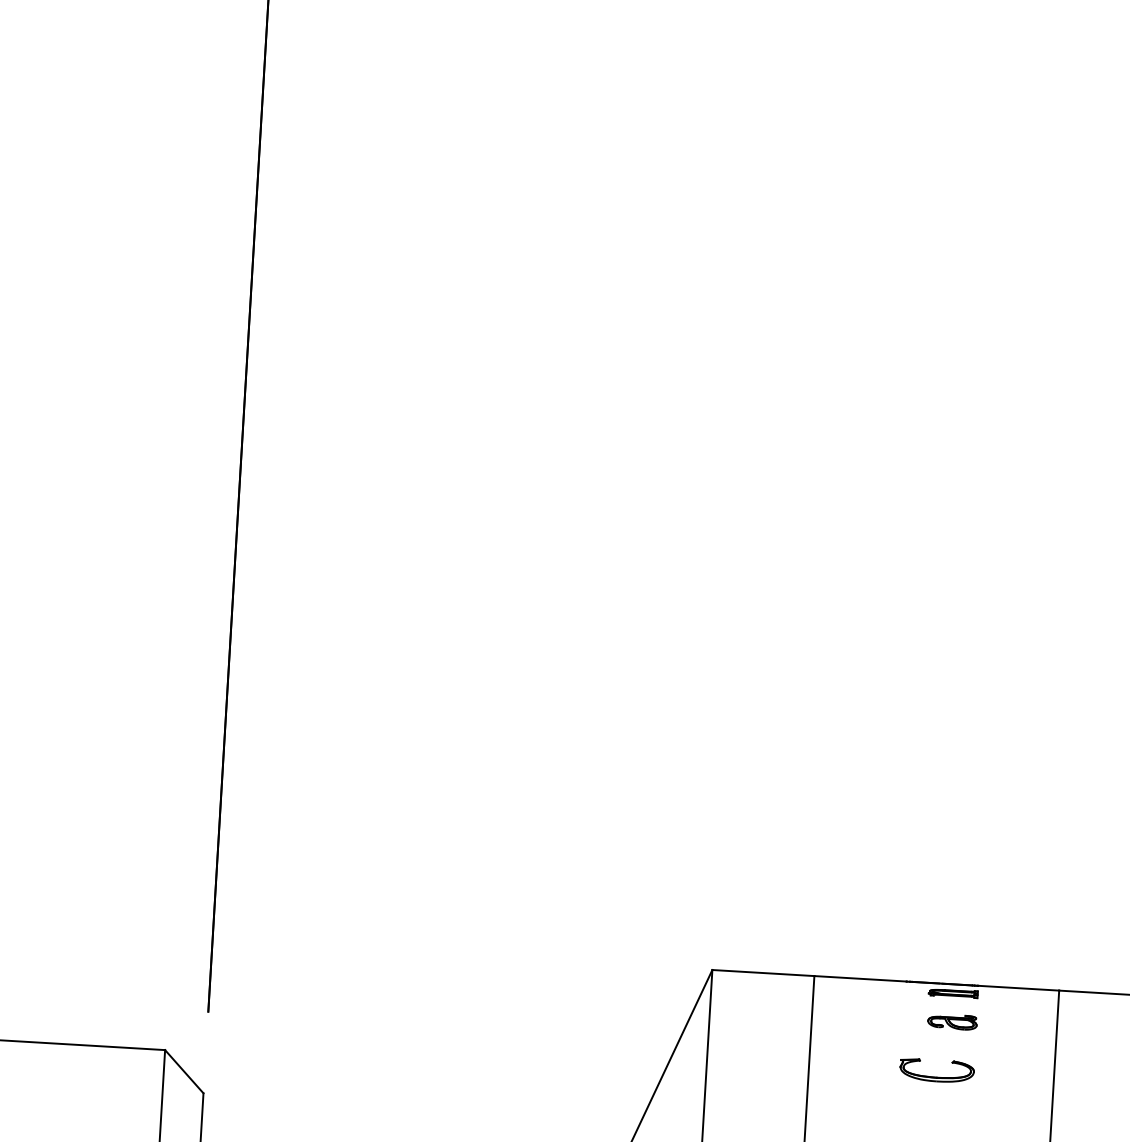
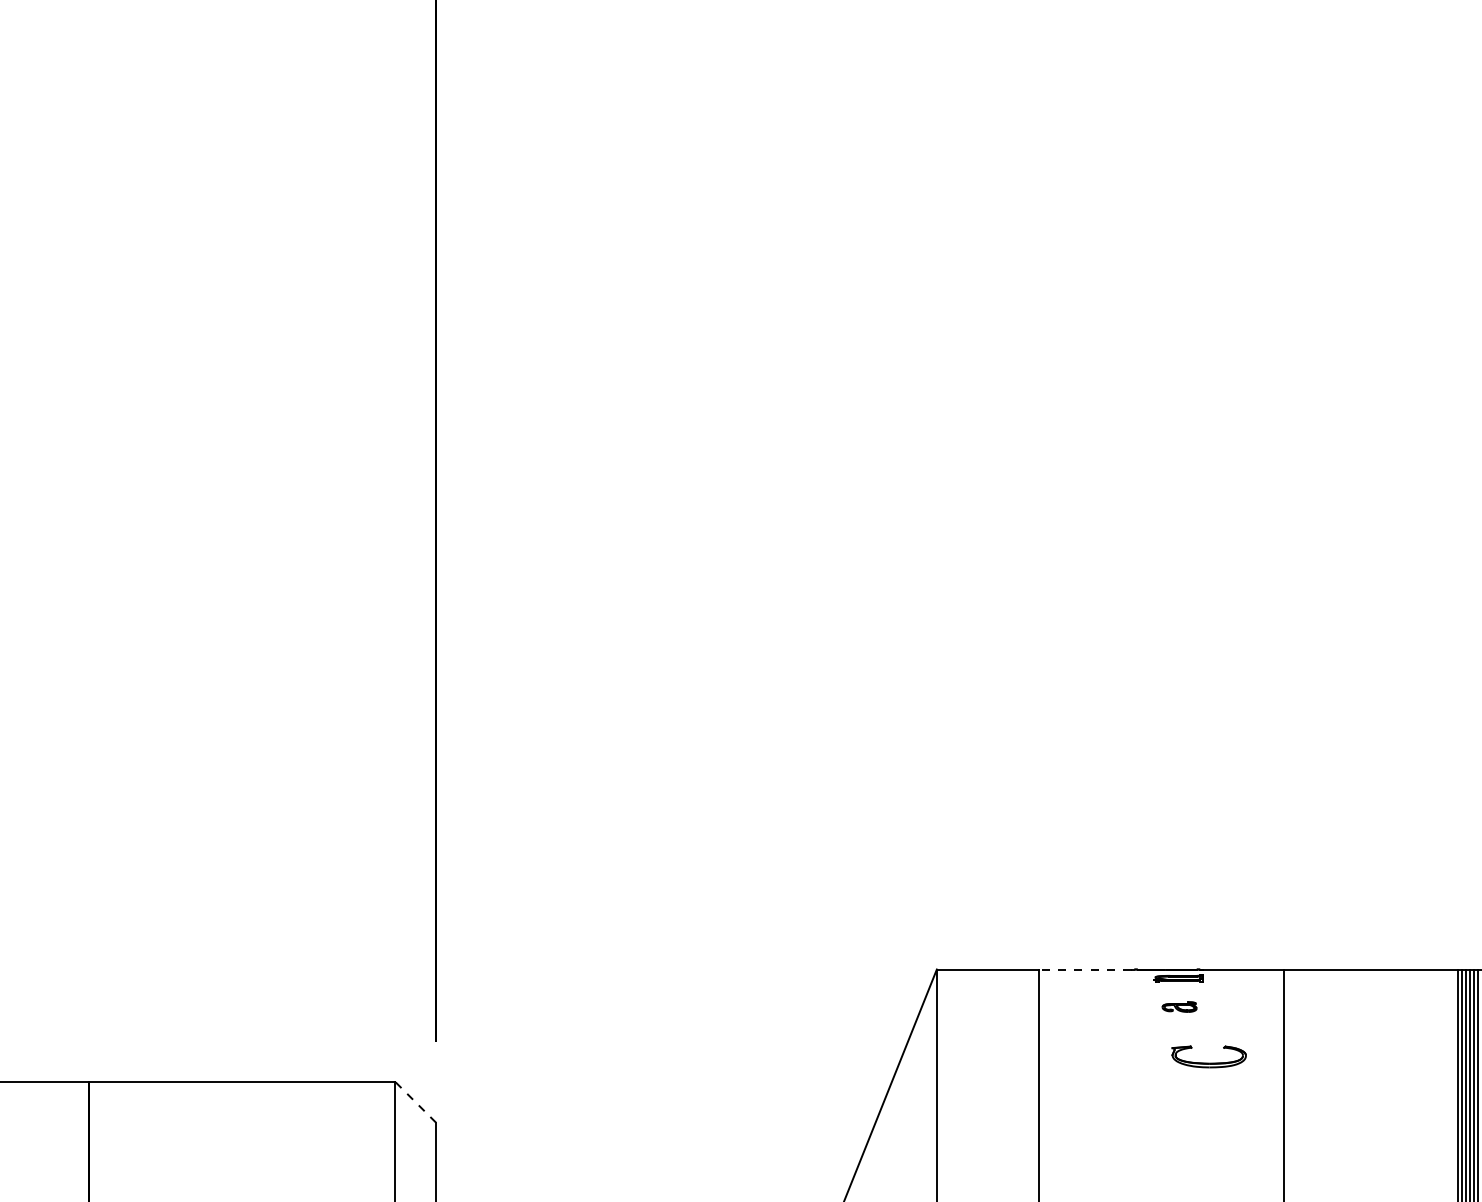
line: (859, 978) -> (1084, 969), solid -> dashed
part: (952, 1021) -> (1179, 1006), size x0.7
part: (936, 1070) -> (1208, 1056), moved
line: (184, 1071) -> (415, 1102), solid -> dashed

